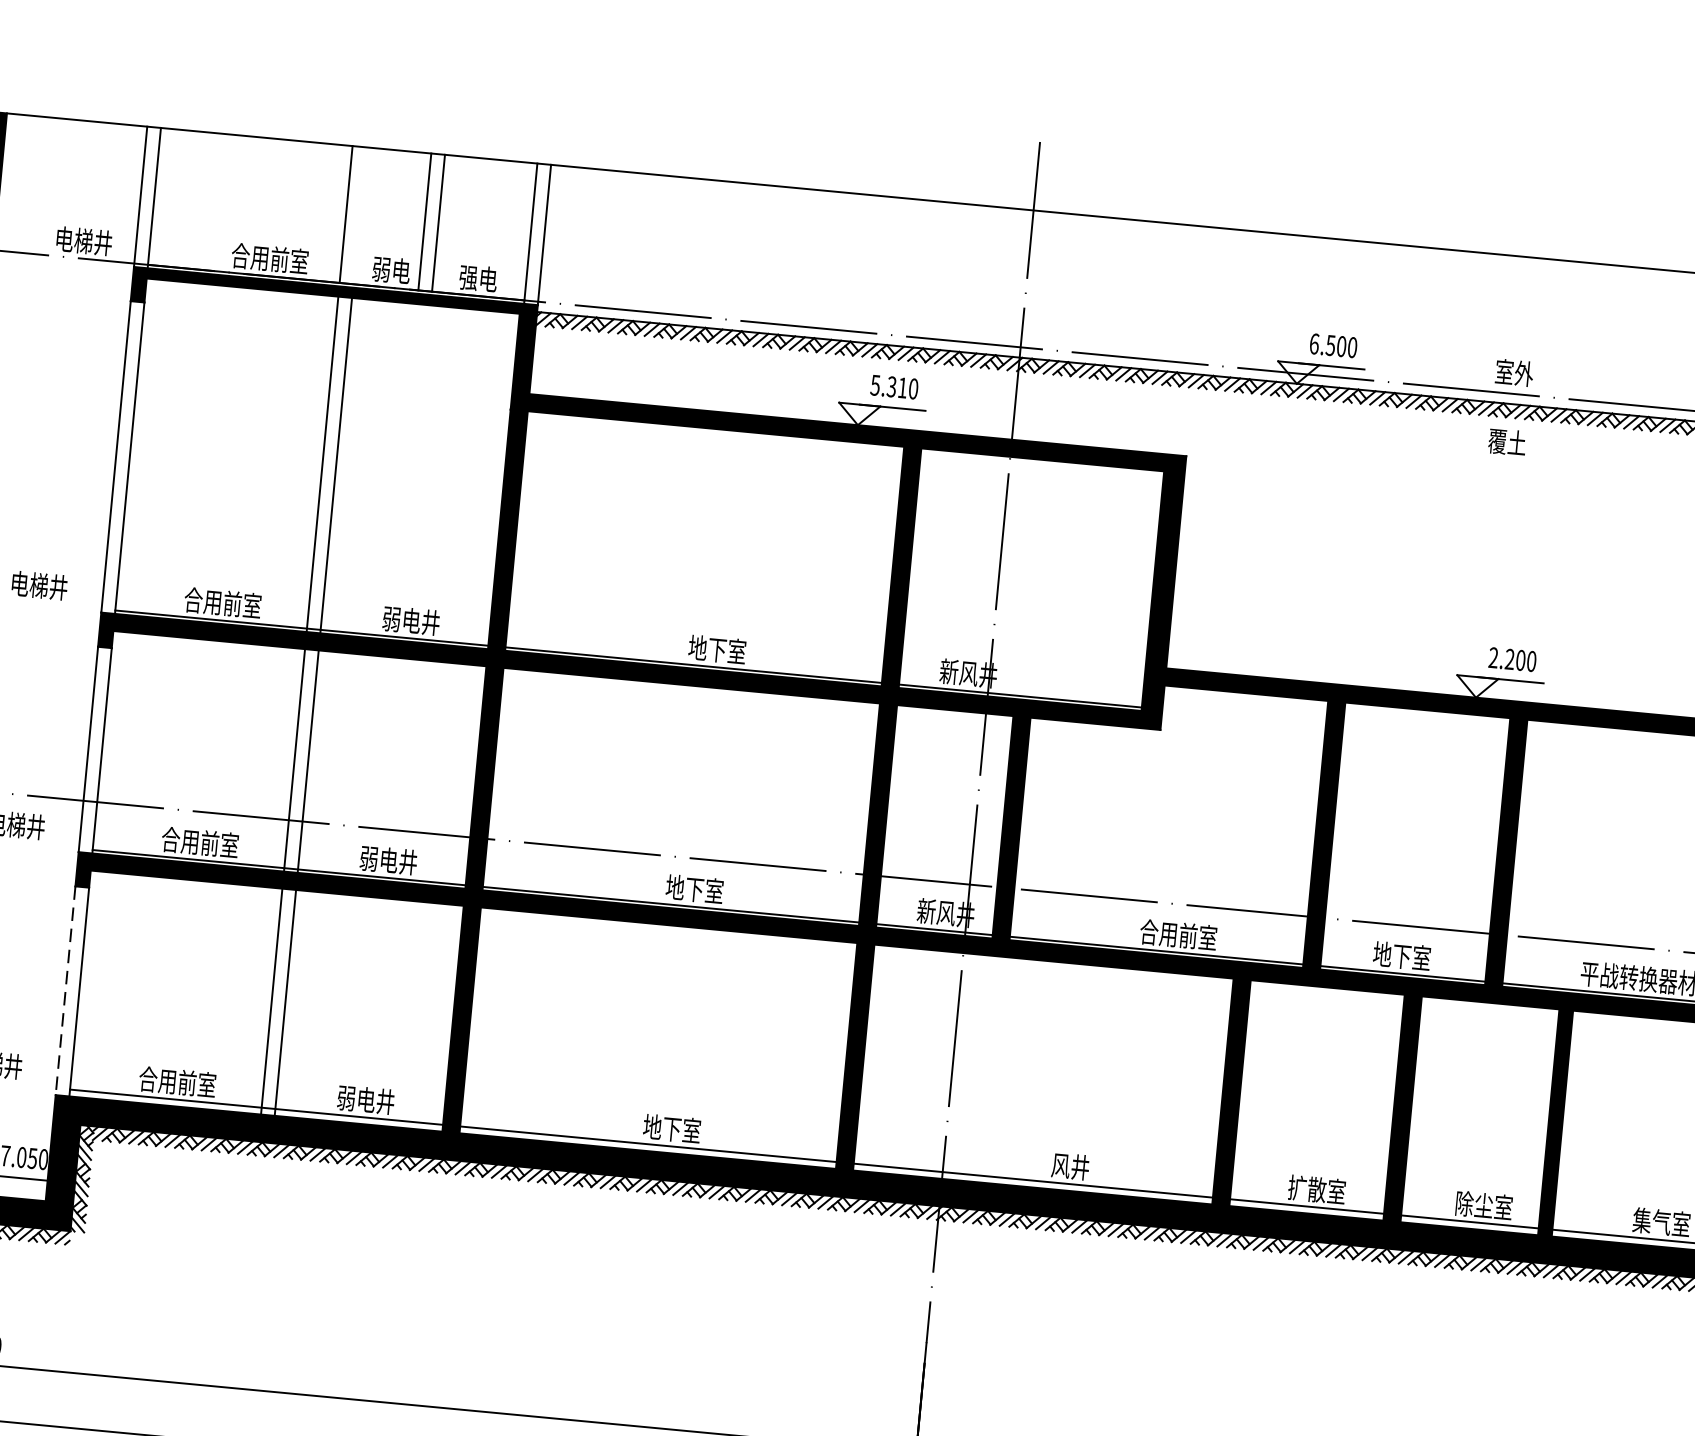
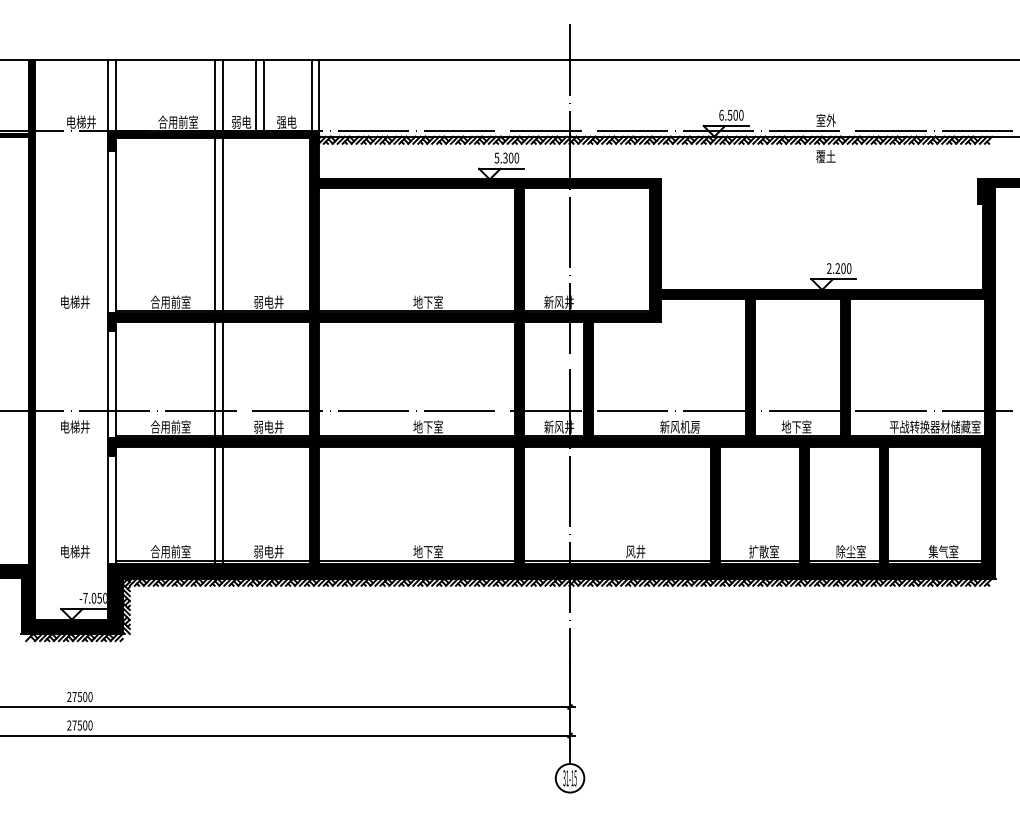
line: (359, 215) -> (222, 95), added
text: (901, 386) -> (510, 157), 5.310 -> 5.300
text: (1177, 933) -> (679, 426), 合用前室 -> 新风机房
line: (65, 991) -> (108, 510), dashed -> solid

